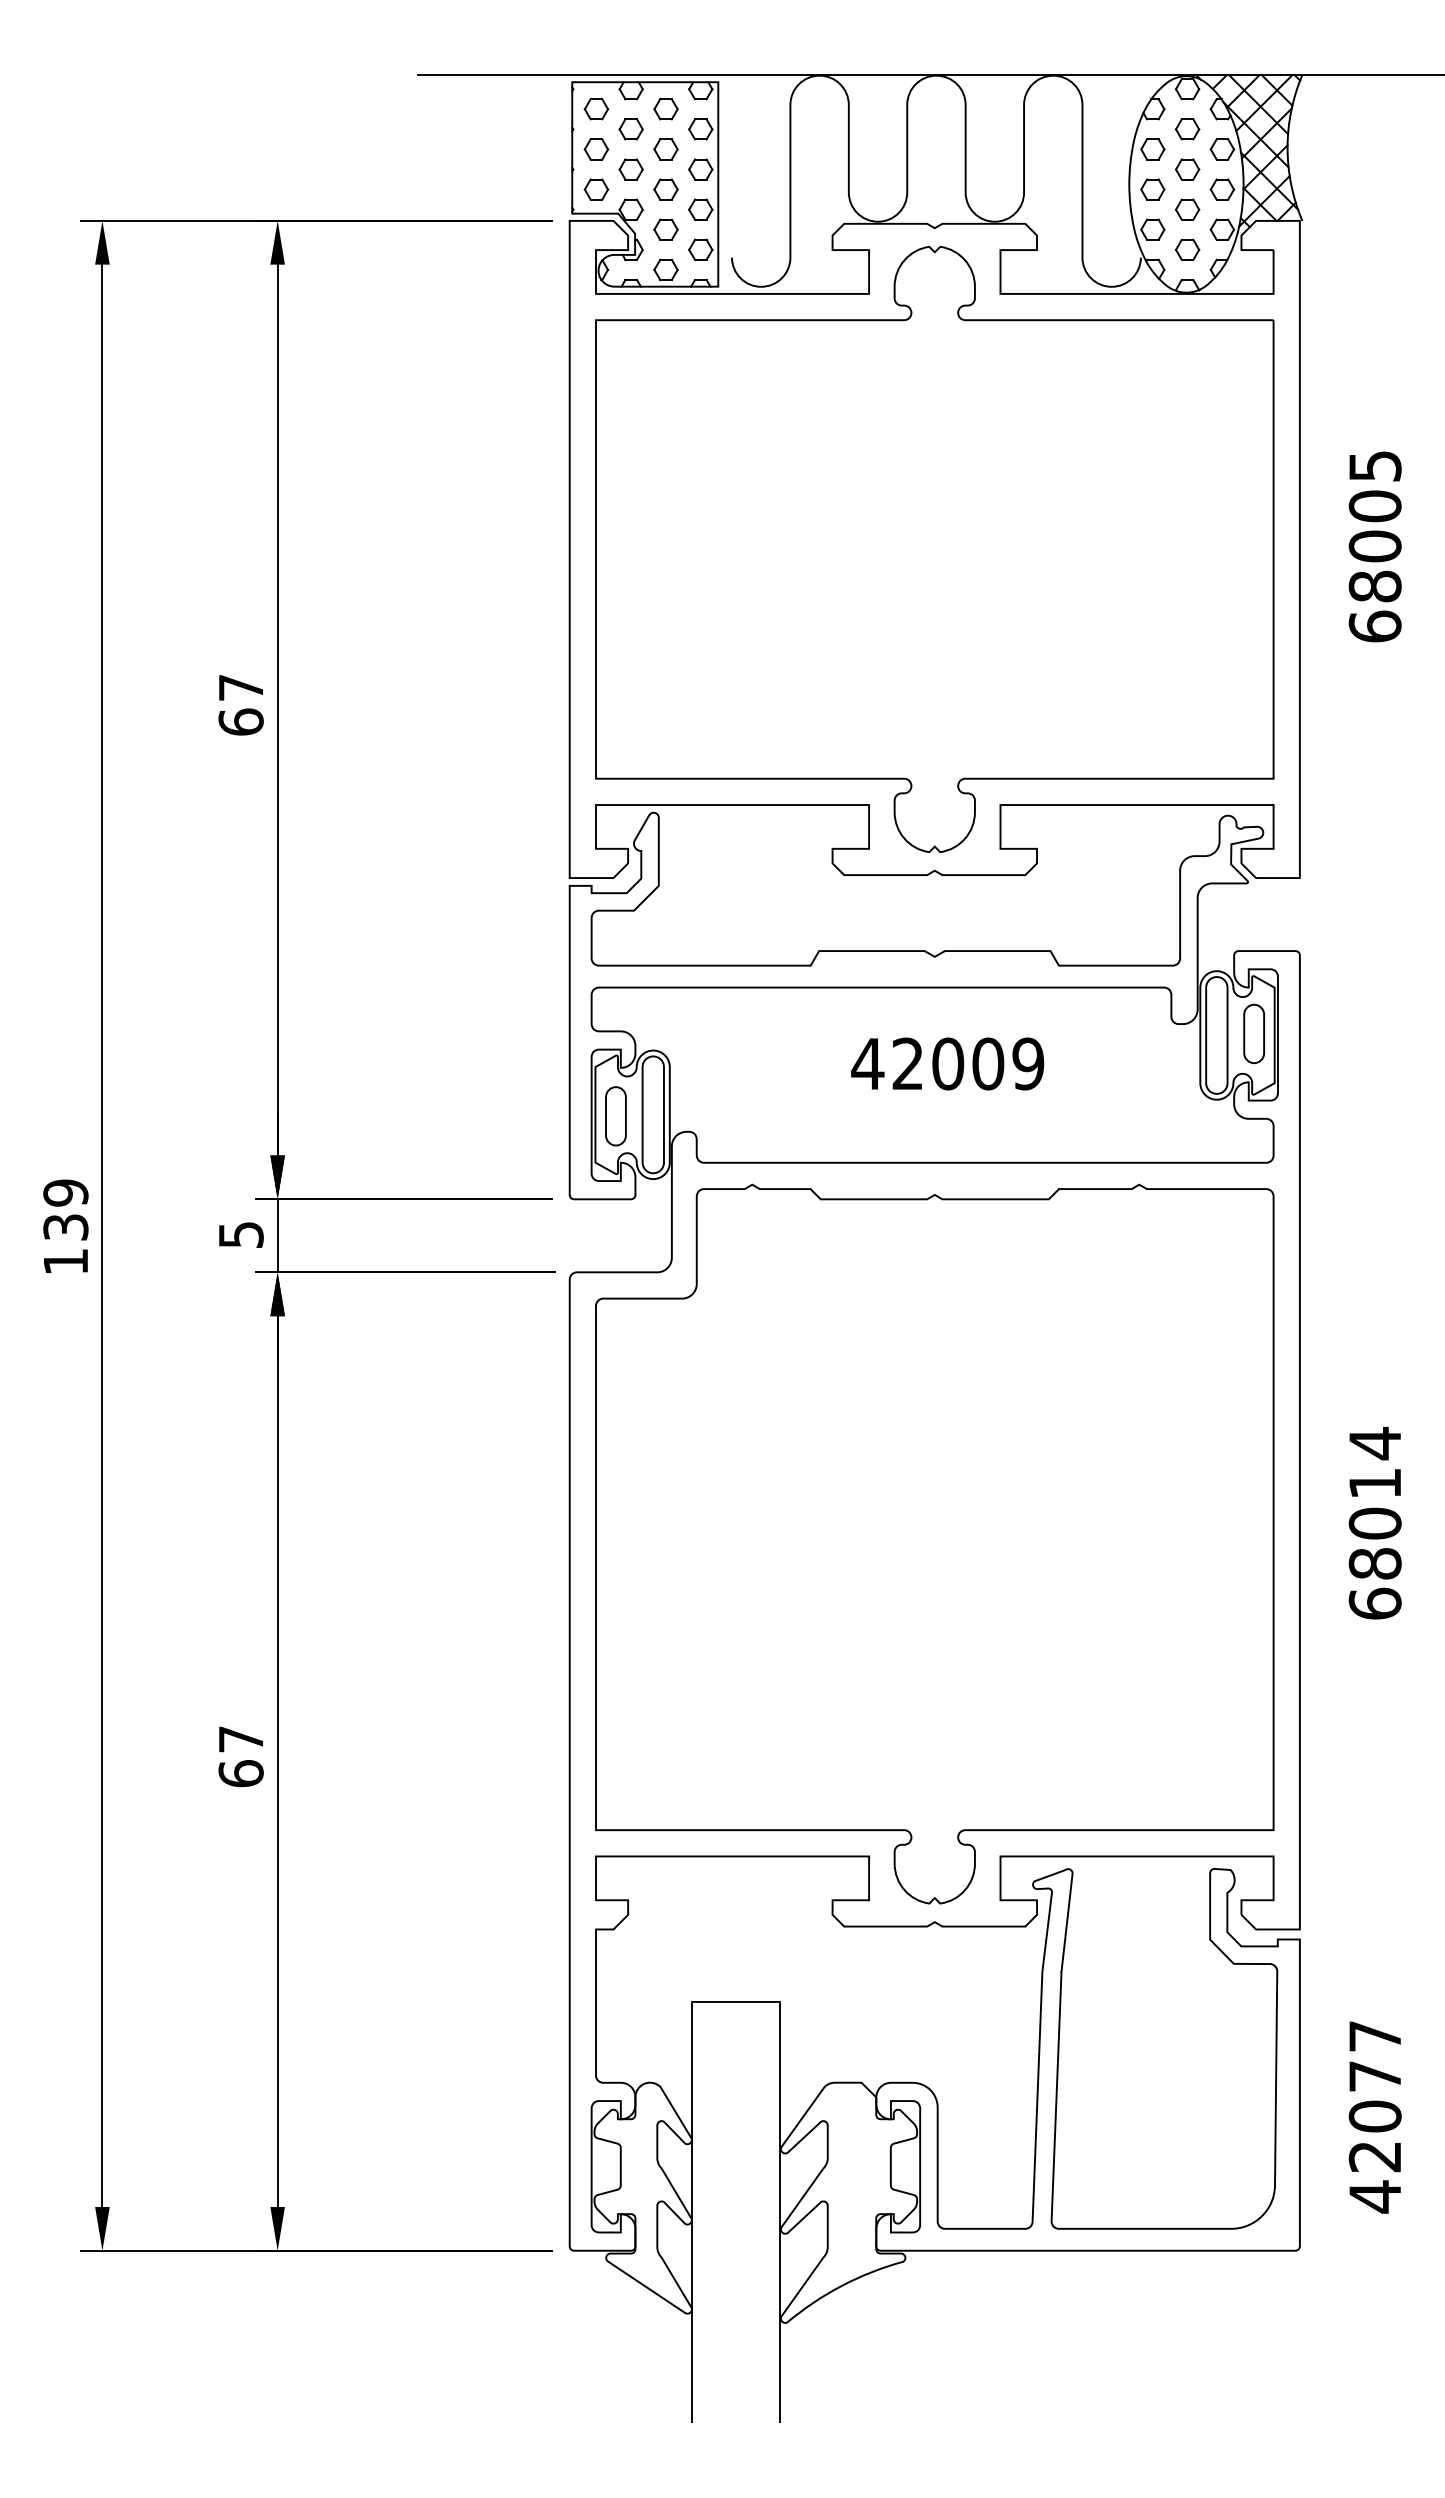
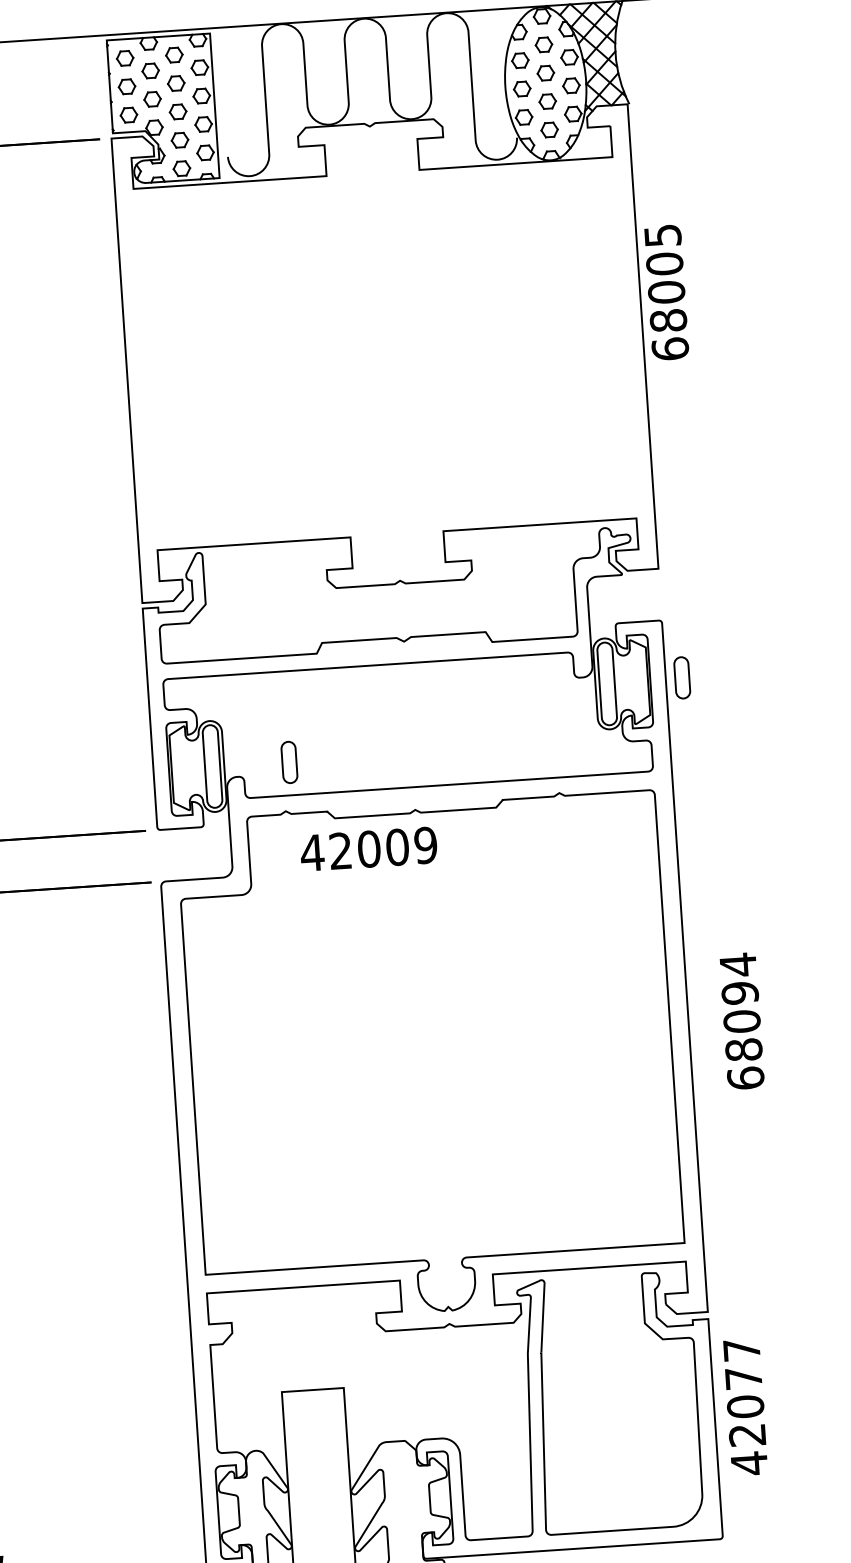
text: (1374, 546) -> (666, 292), moved
part: (934, 549) -> (384, 353), removed
part: (1253, 1033) -> (681, 677), moved
text: (947, 1063) -> (368, 848), moved
part: (615, 1116) -> (289, 762), moved
text: (1374, 1483) -> (739, 993), 68014 -> 68094
text: (1374, 2117) -> (745, 1407), moved

